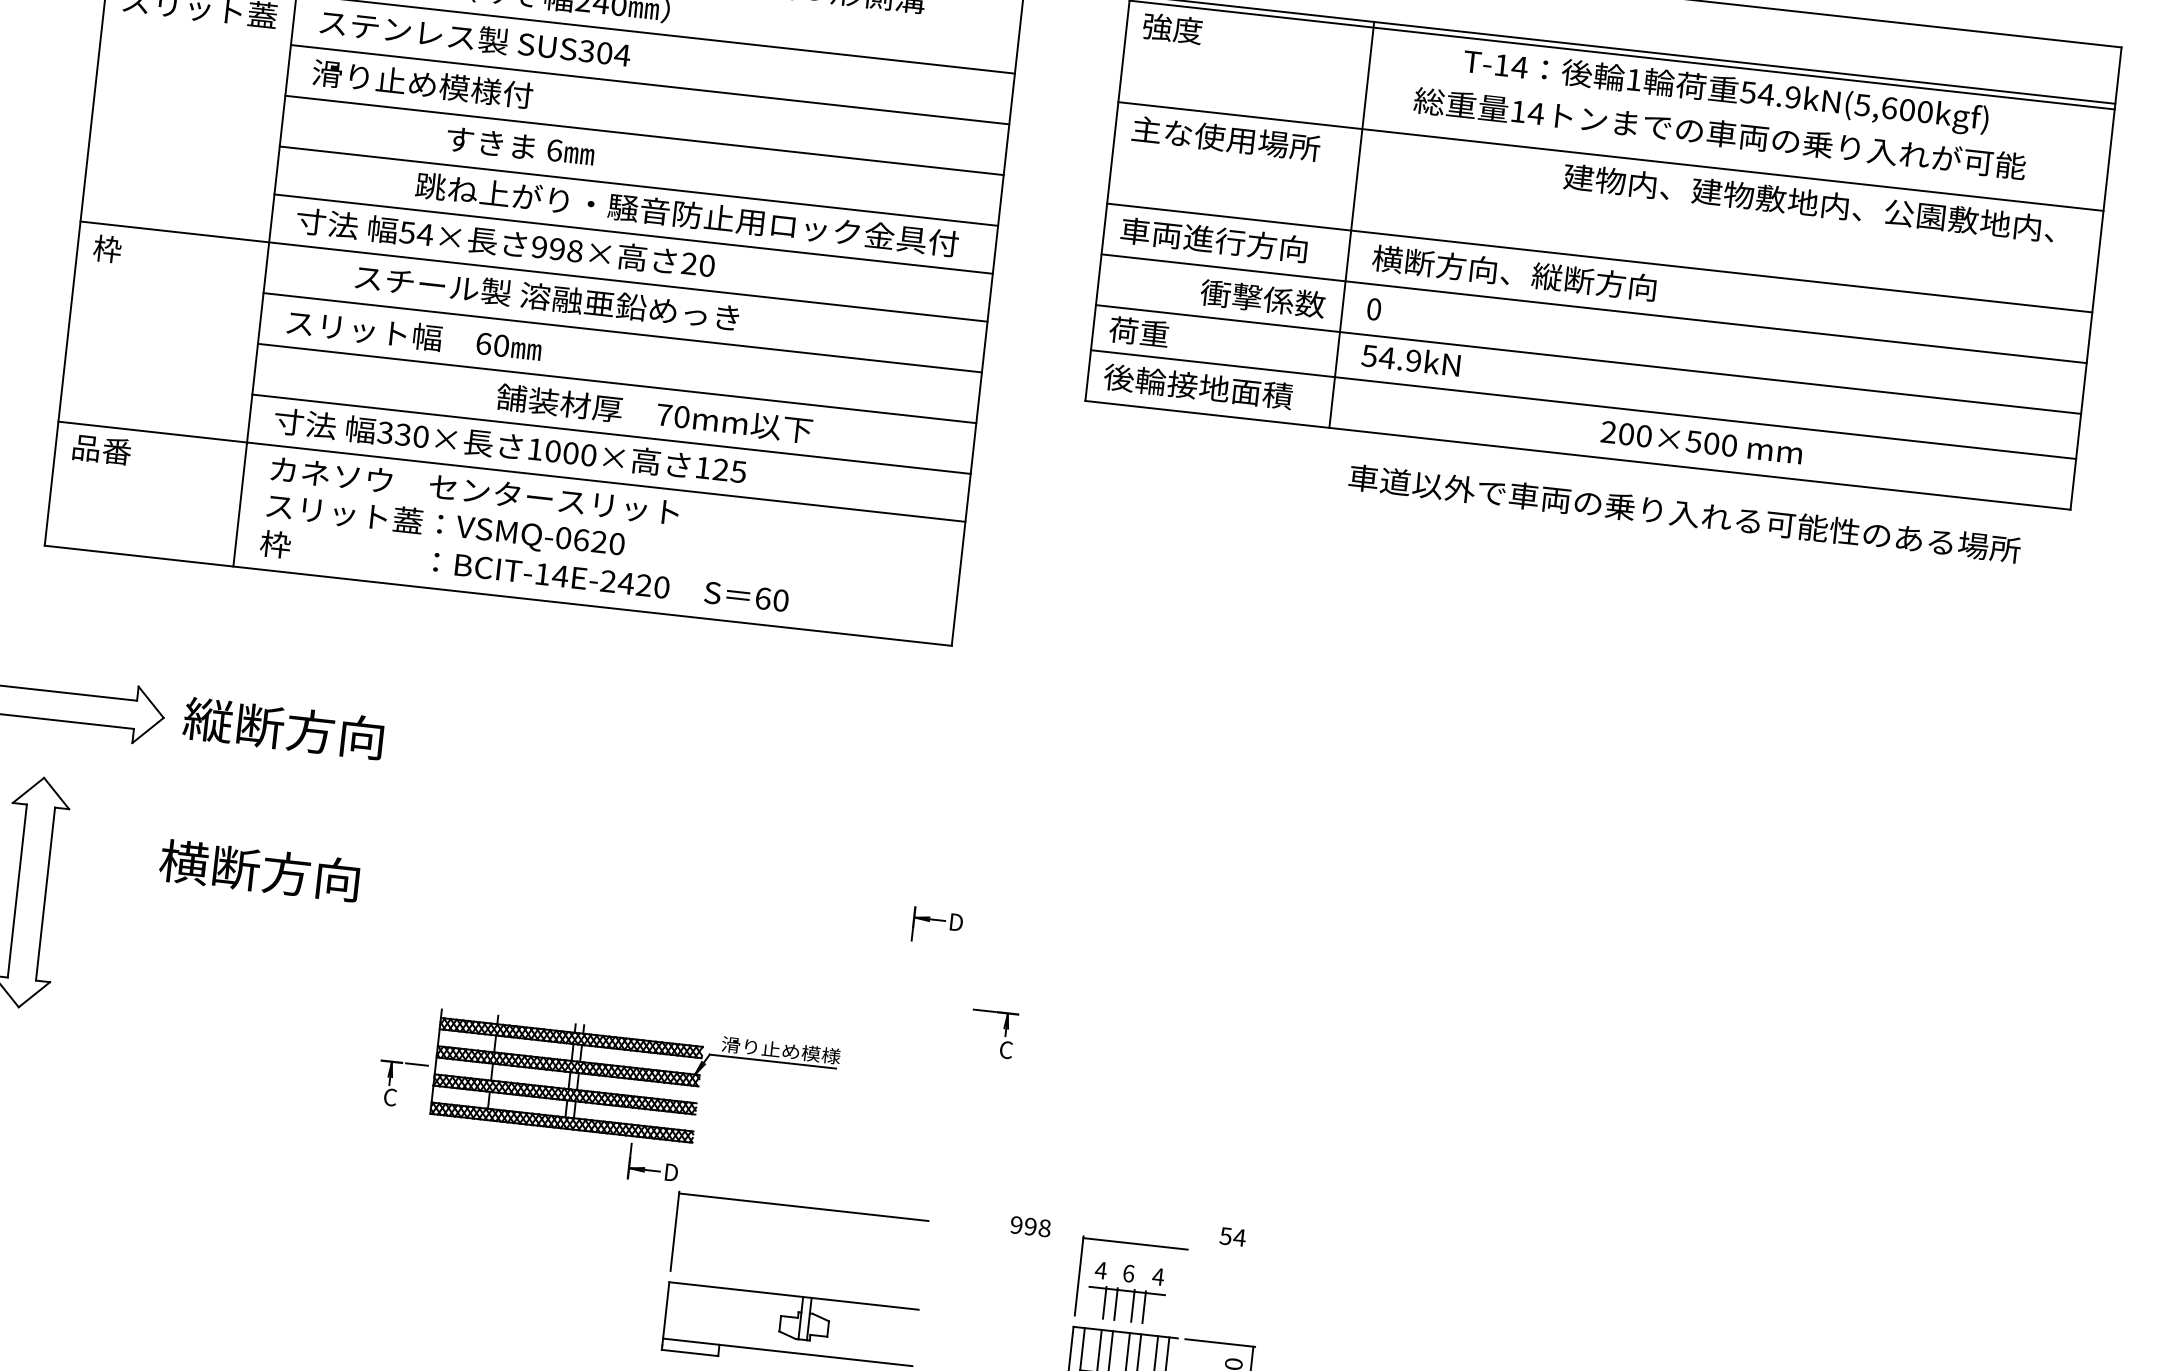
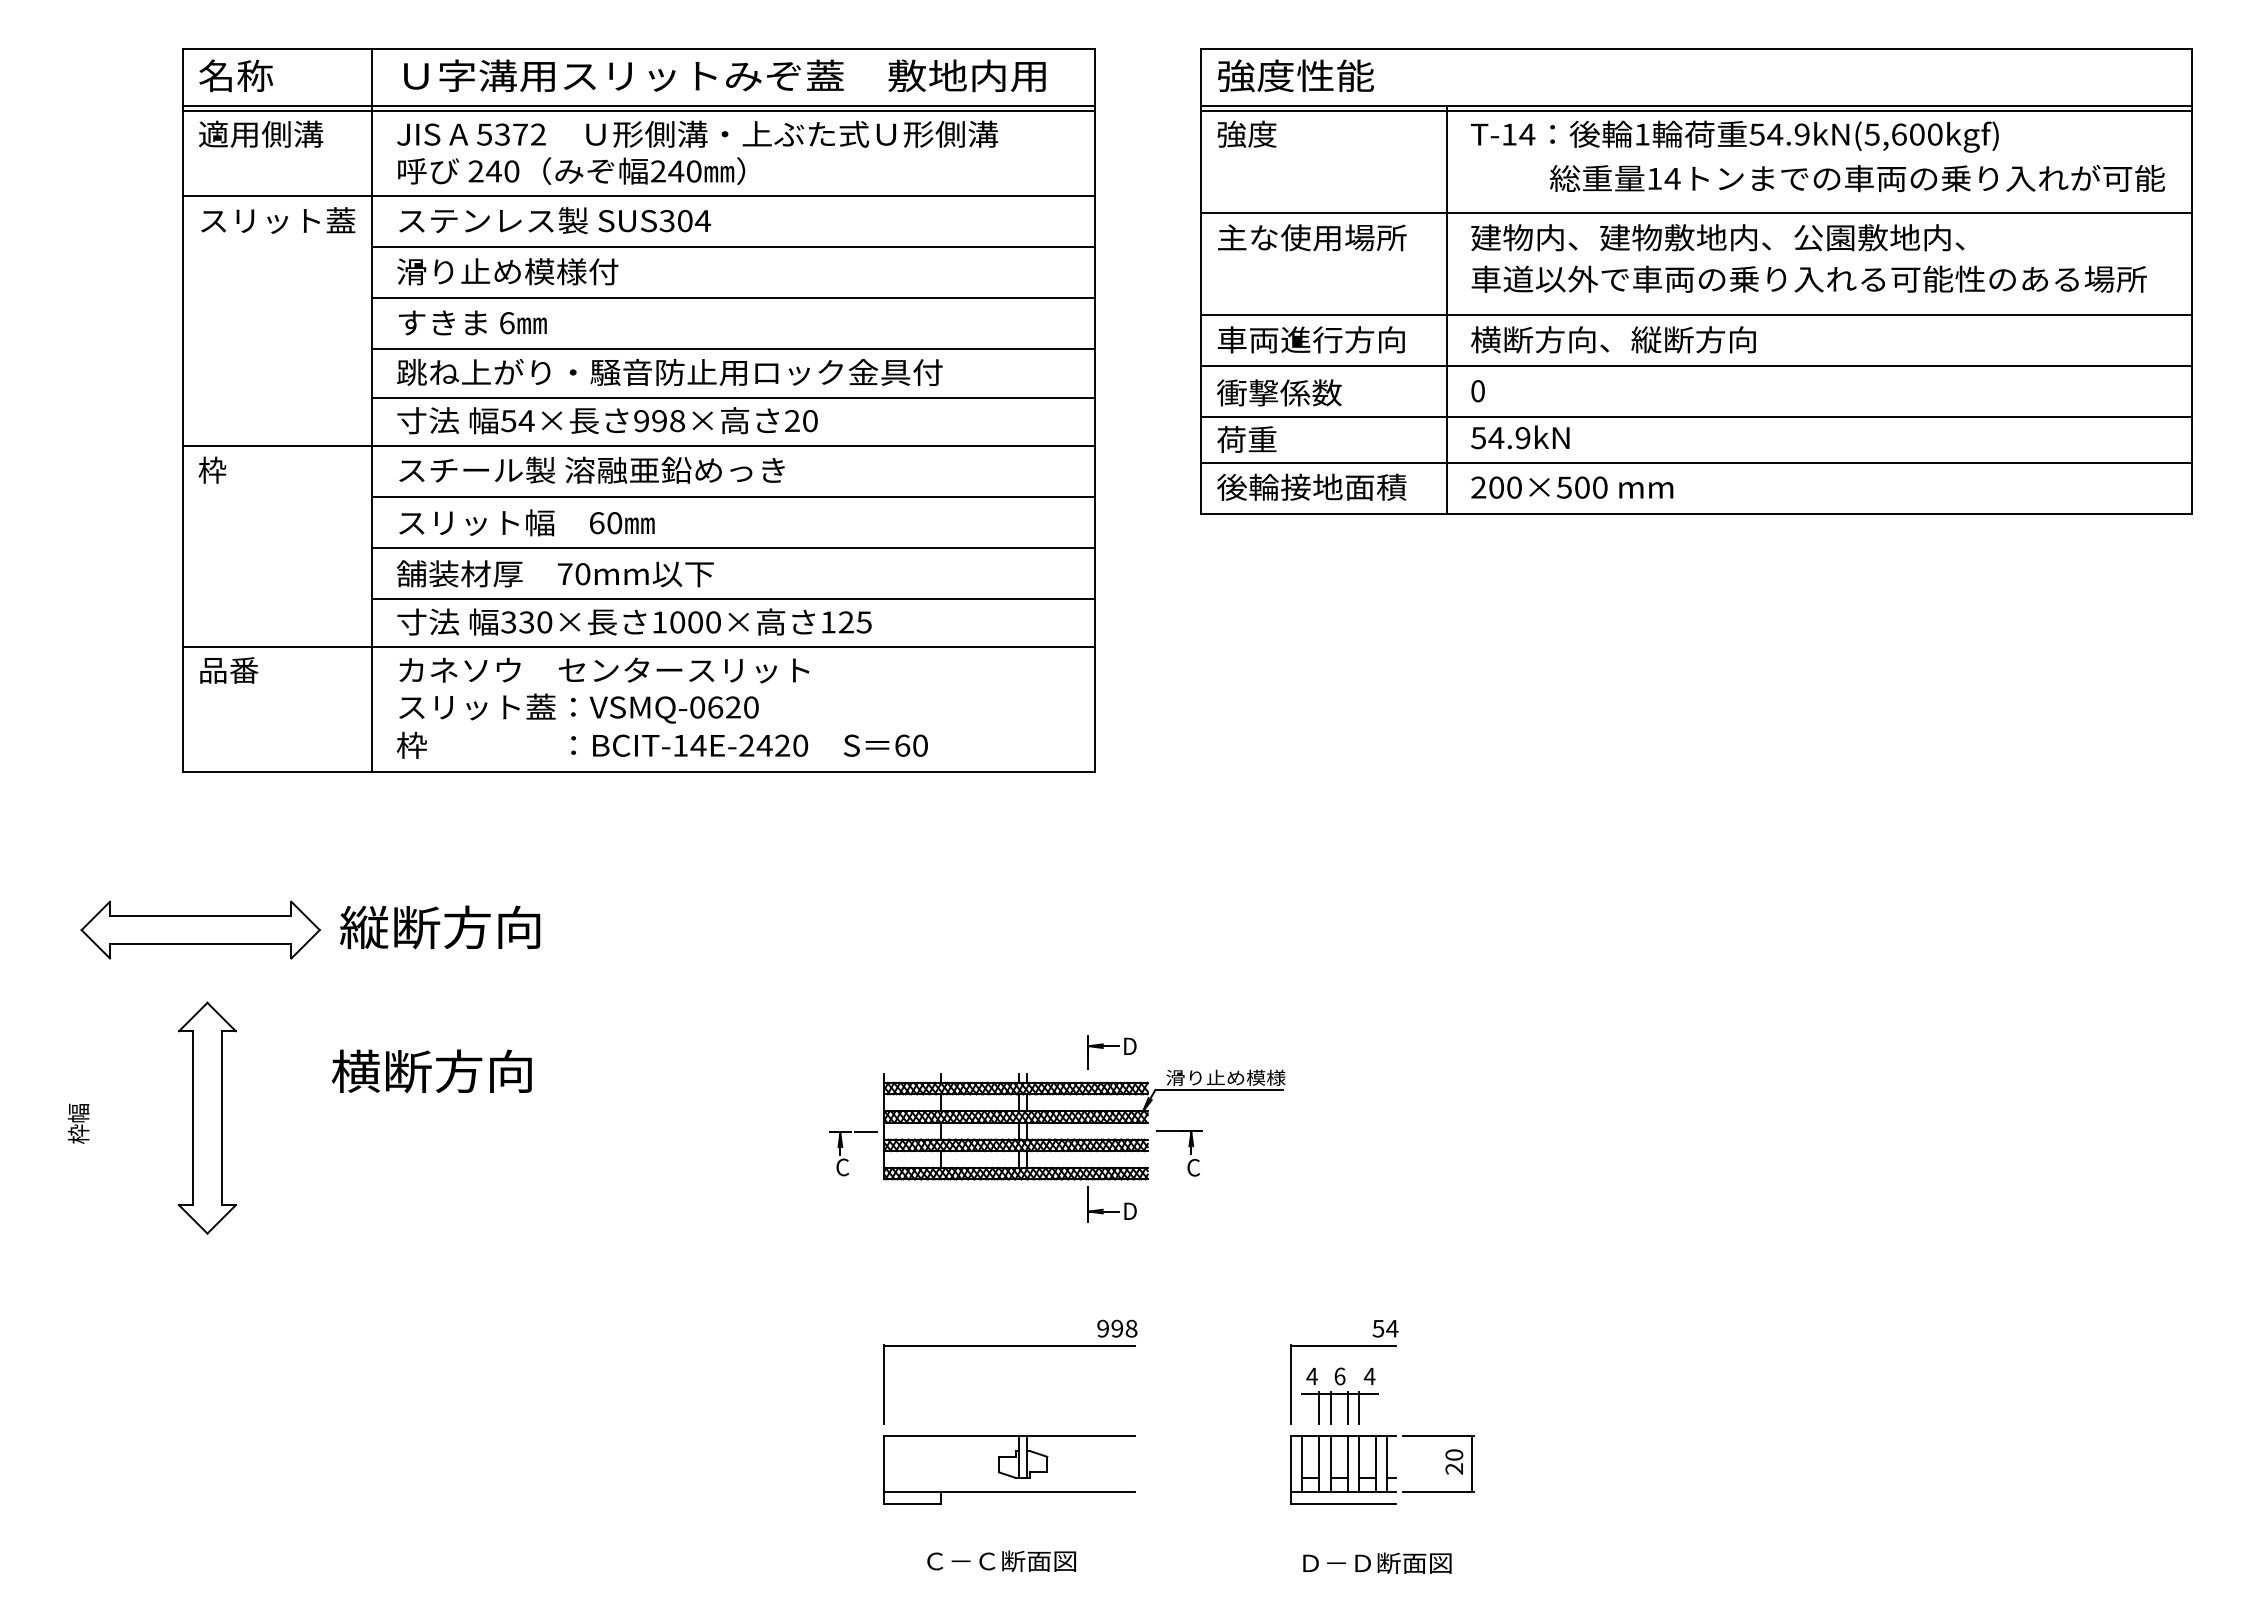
text: (1725, 91) -> (1734, 136), moved
text: (1719, 133) -> (1857, 178), moved
text: (520, 146) -> (472, 322), moved
text: (1808, 202) -> (1717, 237), moved
text: (686, 214) -> (669, 372), moved
text: (546, 296) -> (591, 469), moved
text: (1263, 298) -> (1279, 392), moved
text: (653, 413) -> (554, 573), moved
text: (1701, 442) -> (1572, 487), moved
text: (1684, 512) -> (1808, 278), moved
part: (606, 1099) -> (1057, 1145), moved
text: (1030, 1226) -> (1117, 1328), moved
text: (1232, 1236) -> (1385, 1328), moved

